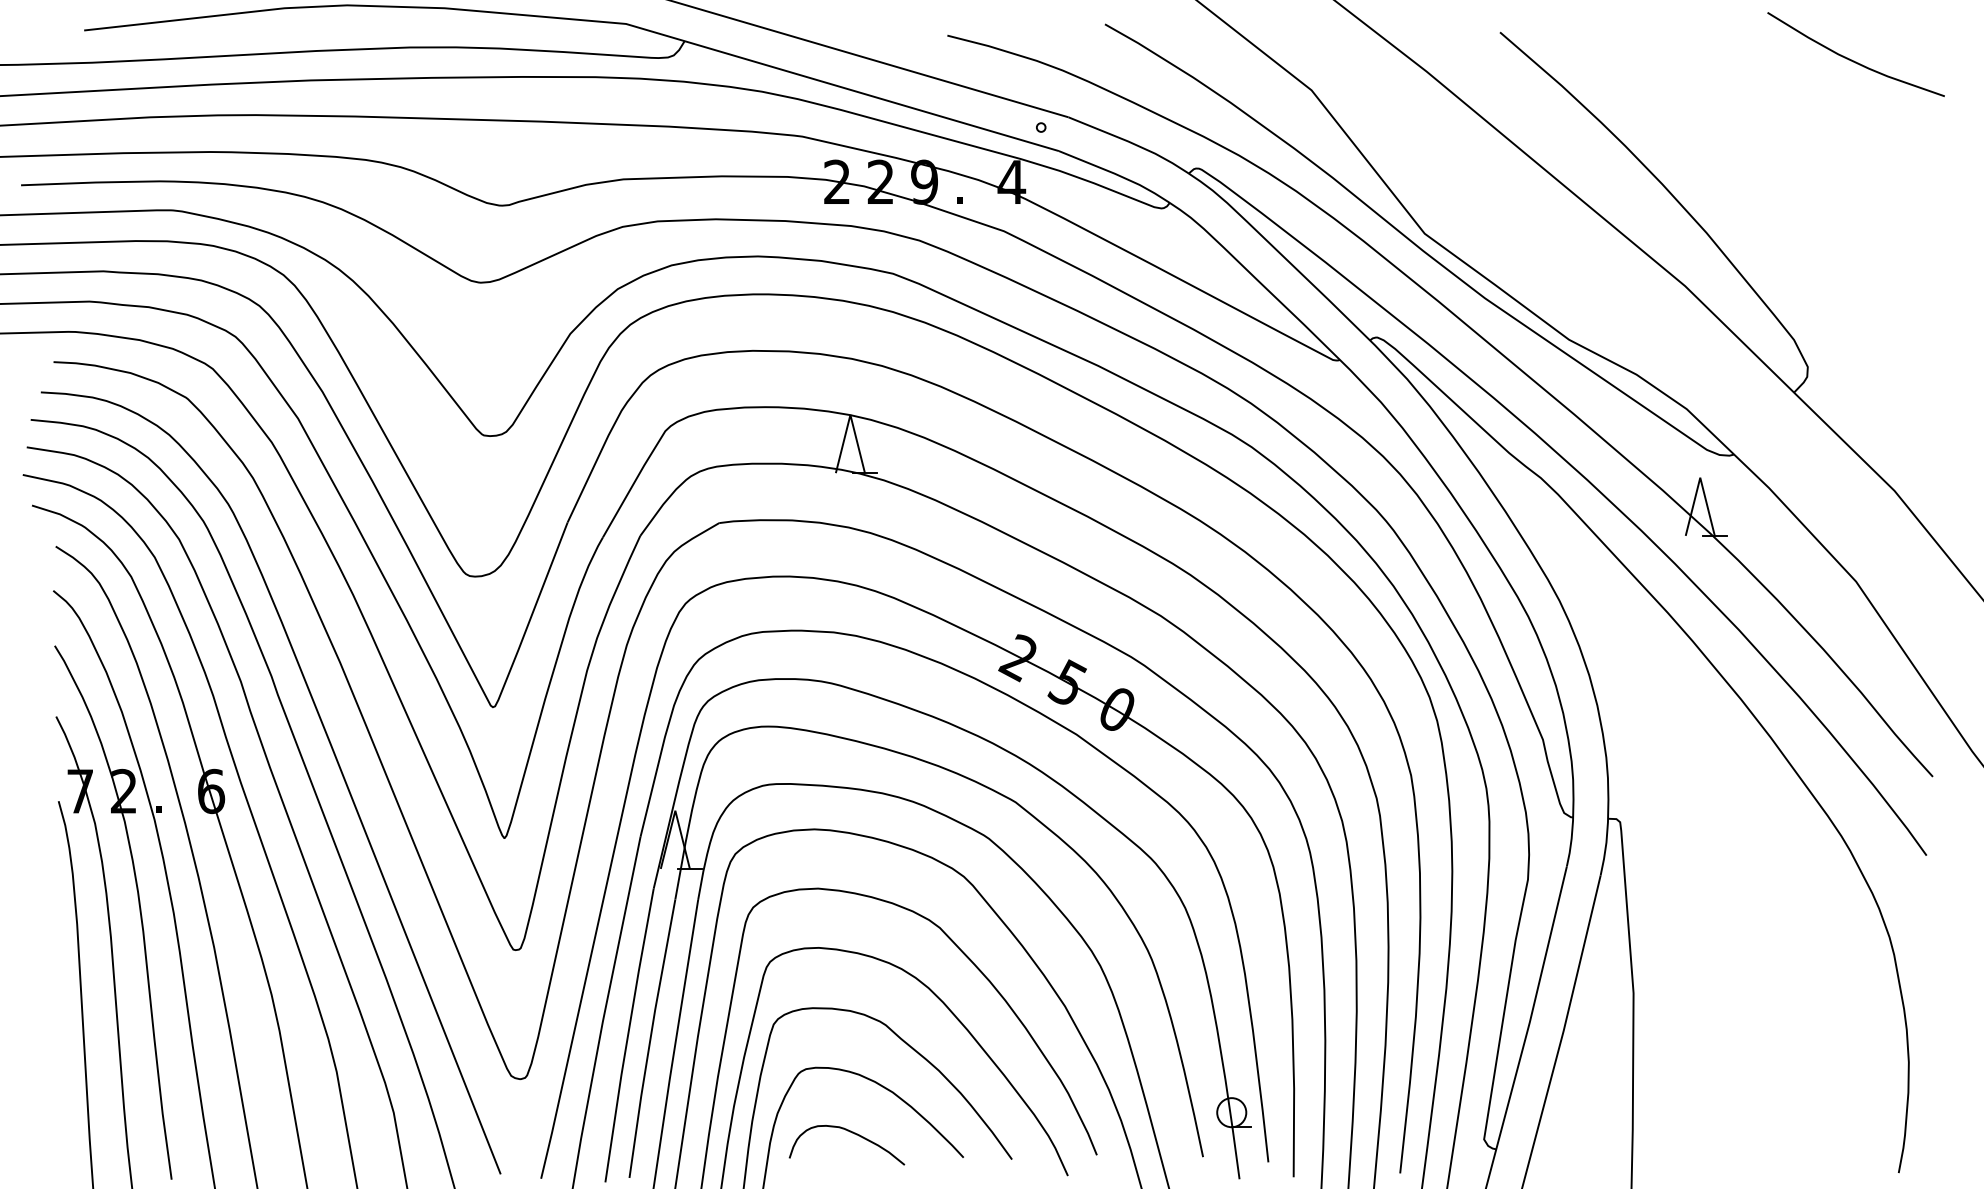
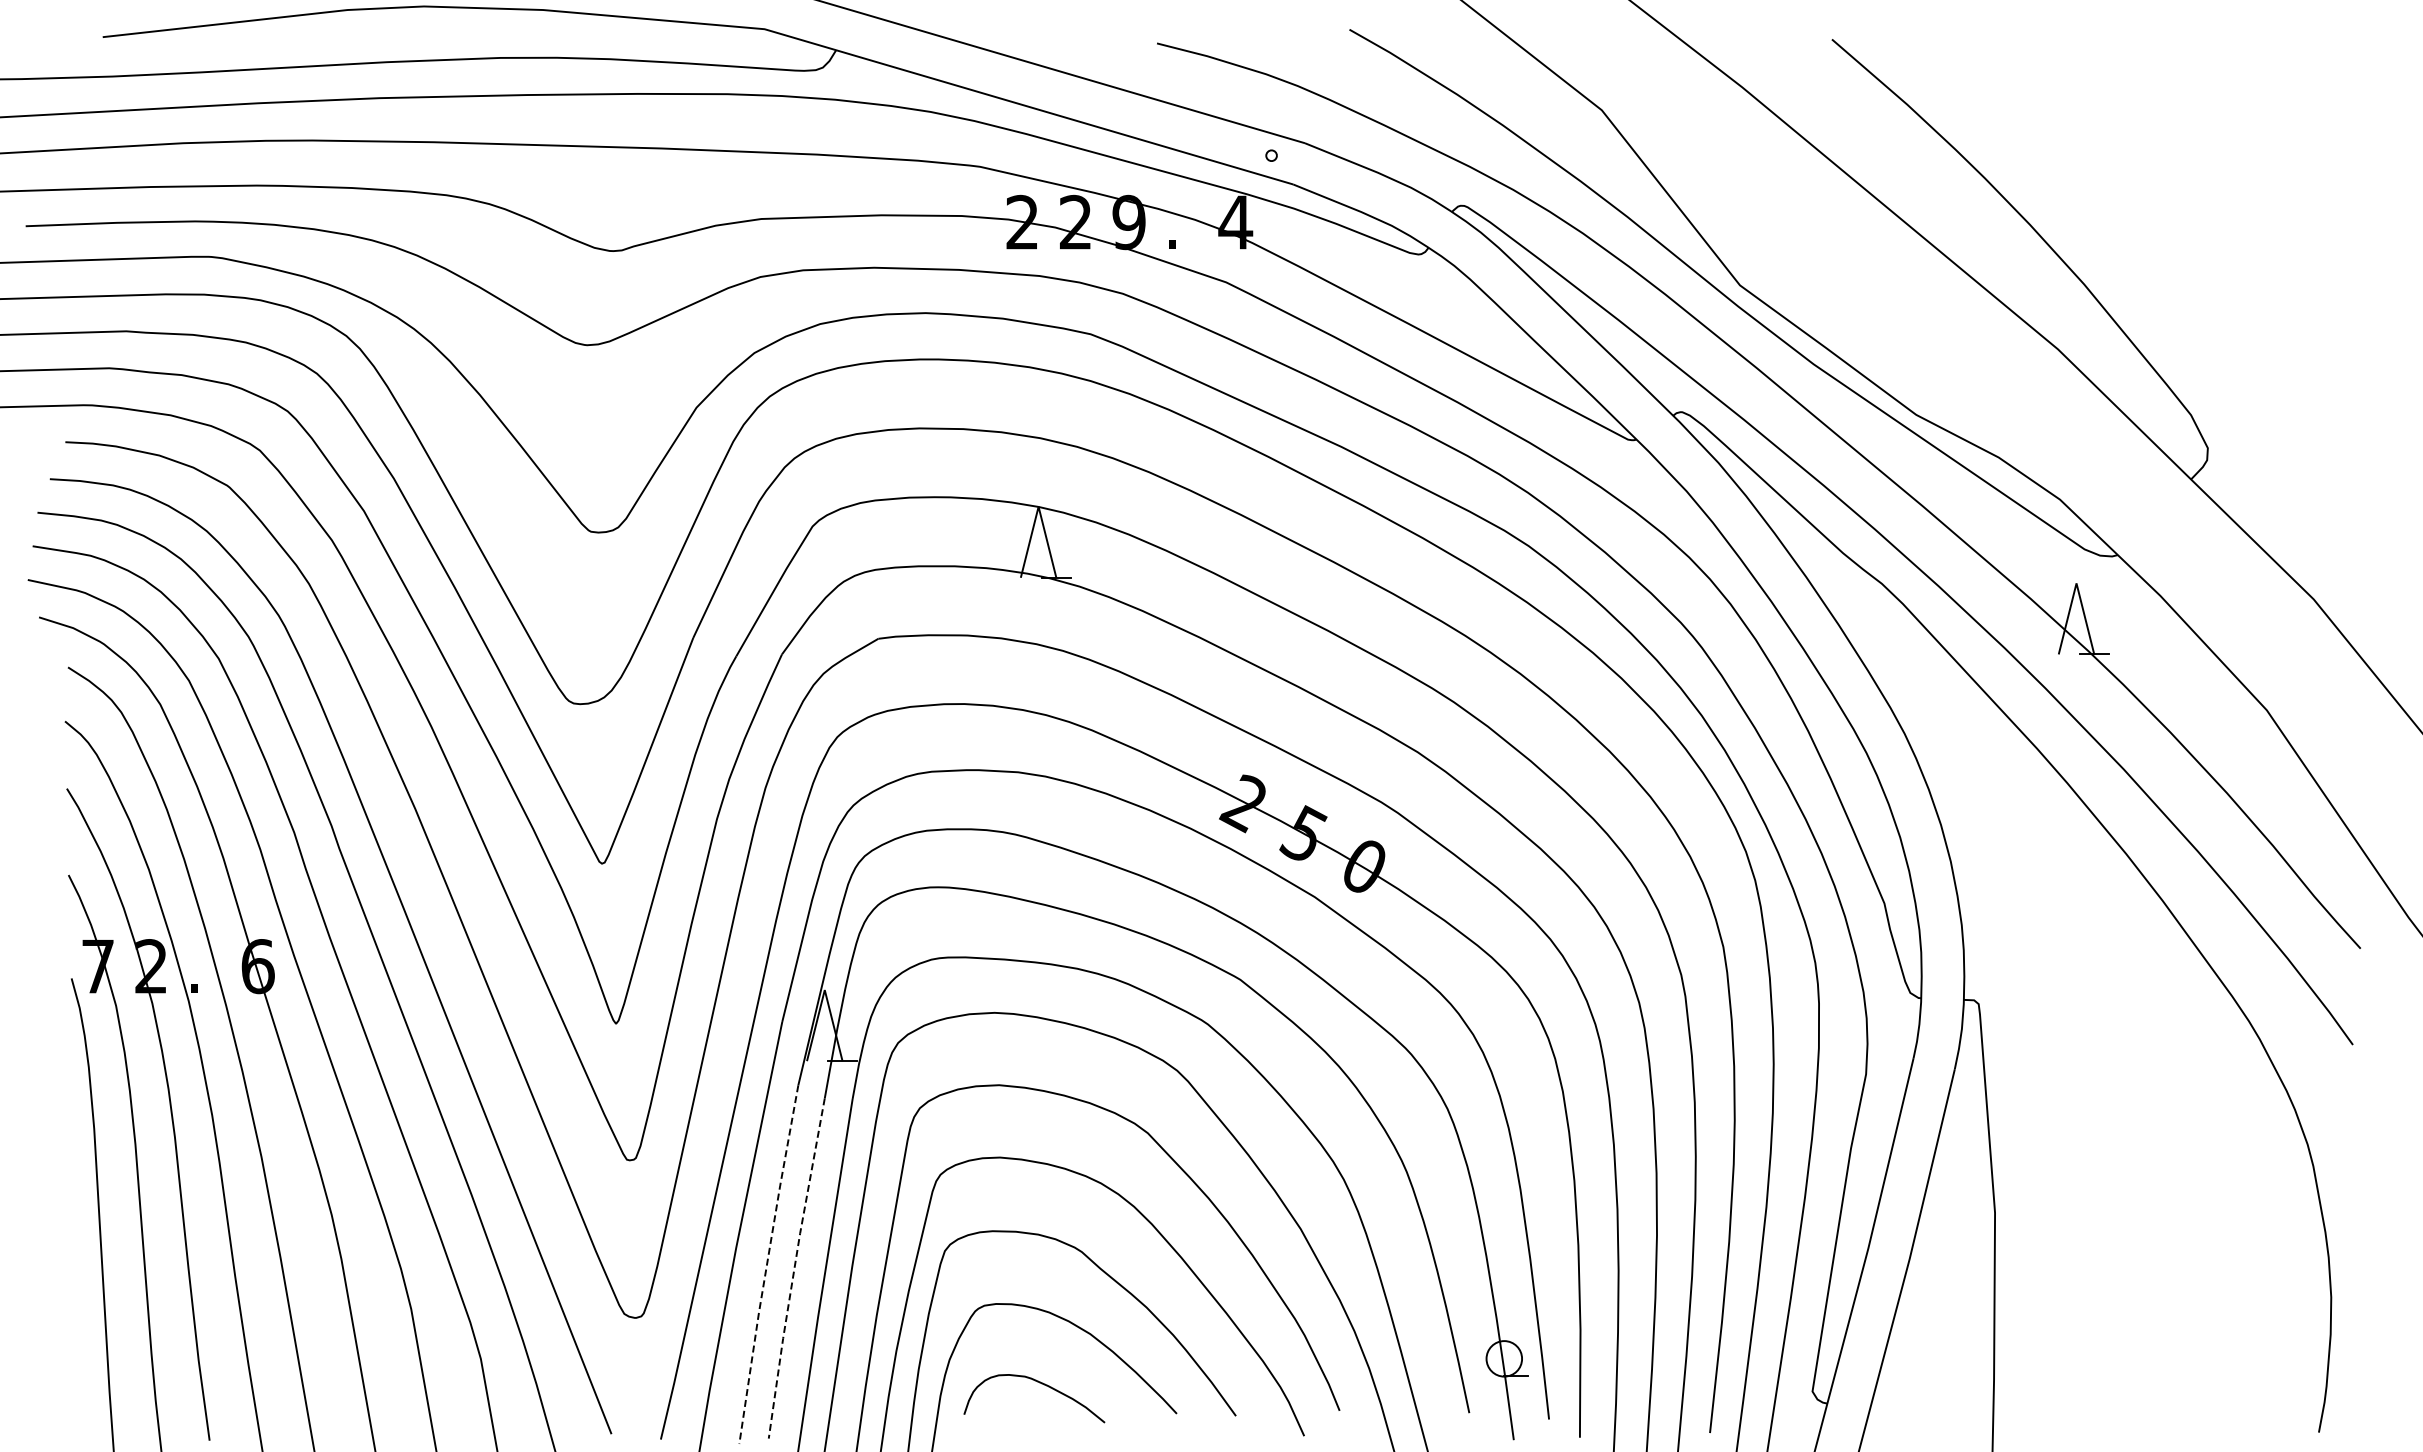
curve: (1853, 60) -> (2263, 73), removed
line: (628, 1035) -> (767, 1264), solid -> dashed
line: (650, 1038) -> (794, 1268), solid -> dashed

